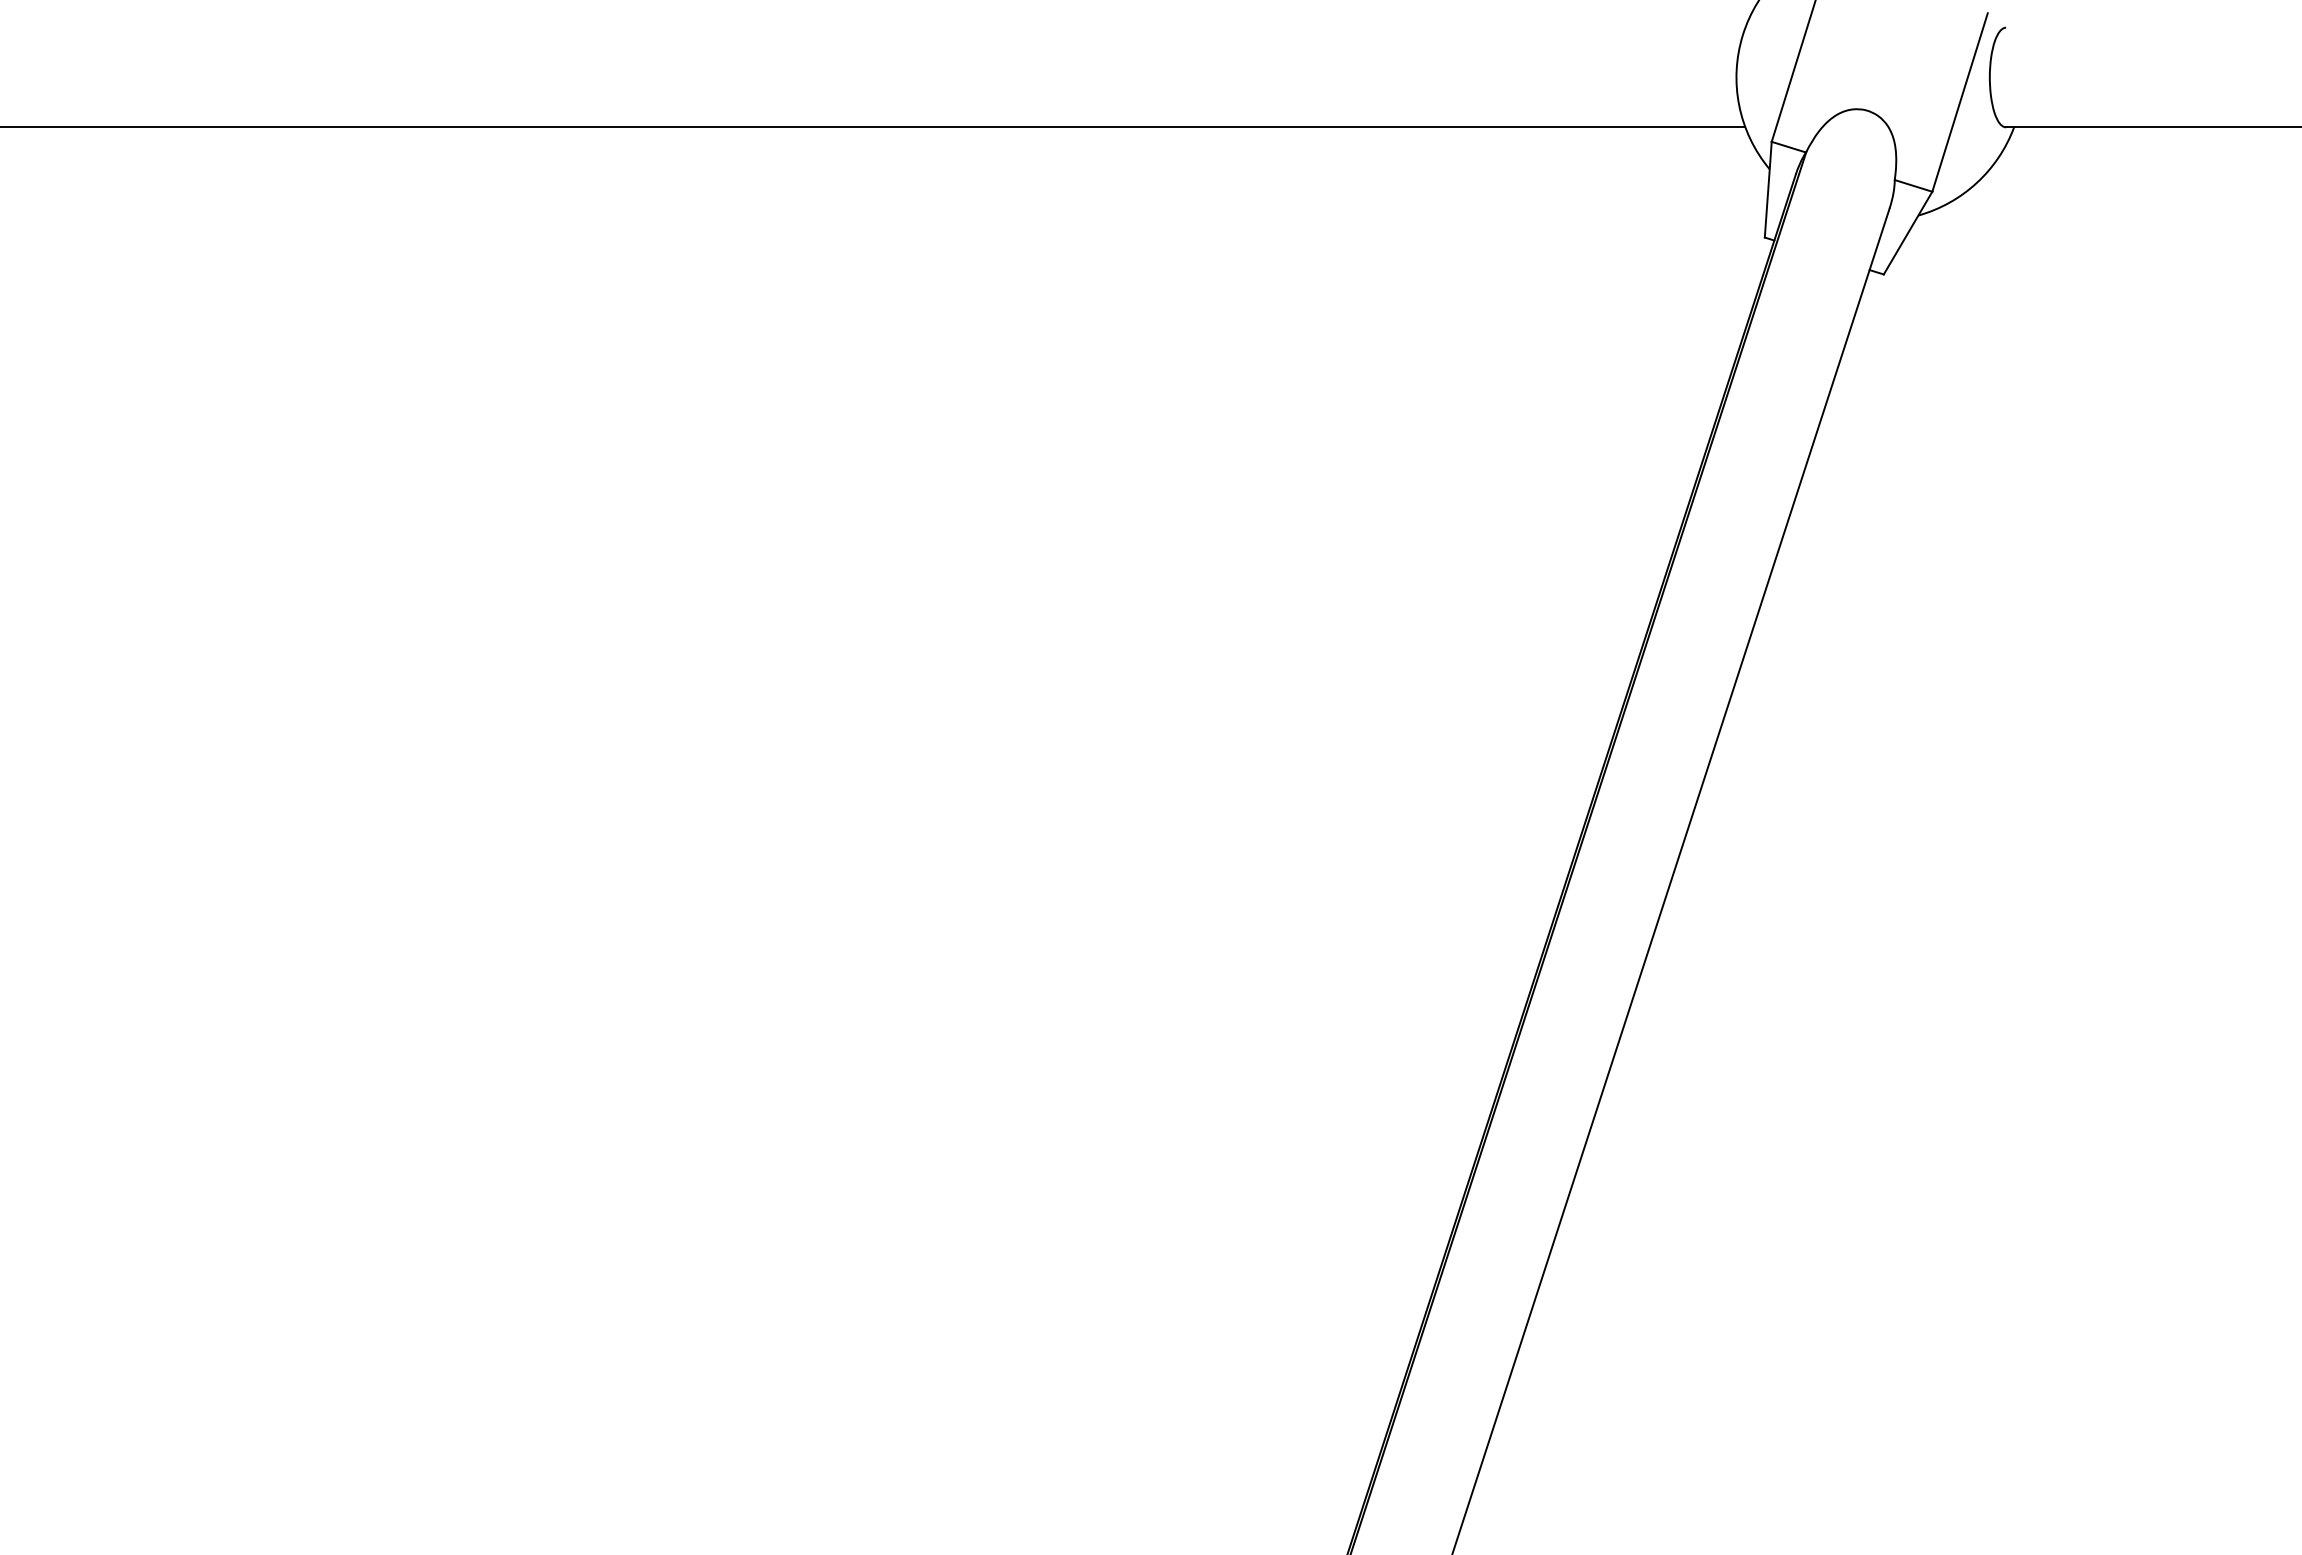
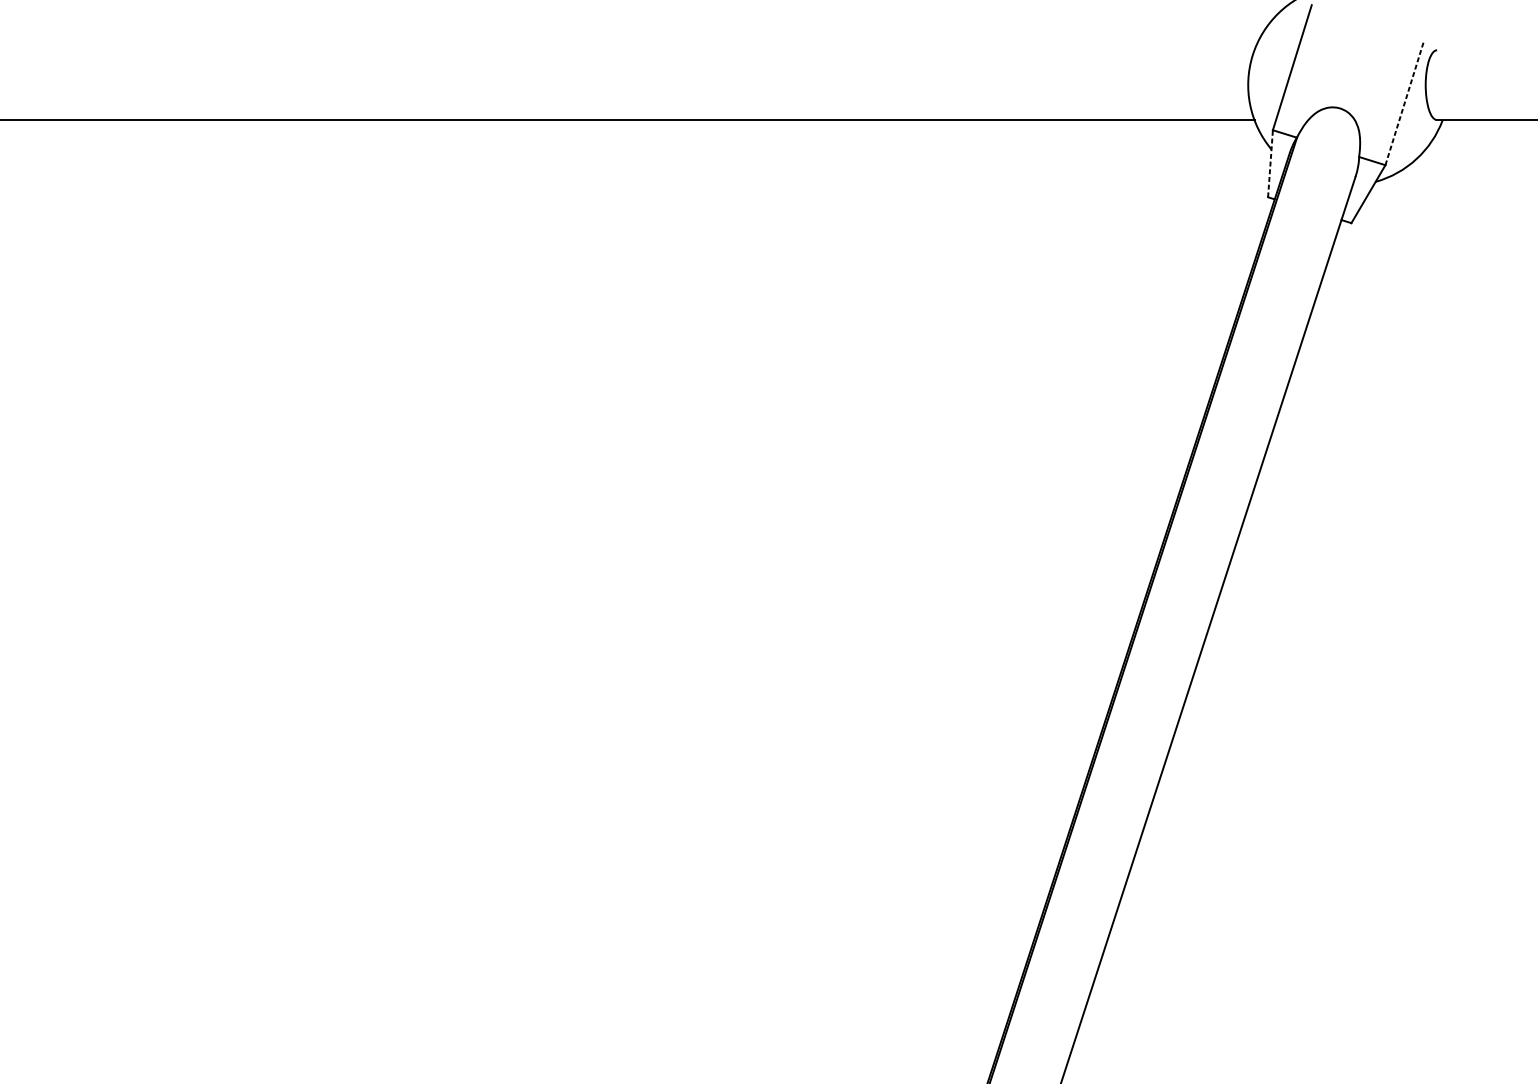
line: (1960, 102) -> (1405, 102), solid -> dashed
line: (1768, 189) -> (1270, 163), solid -> dashed

